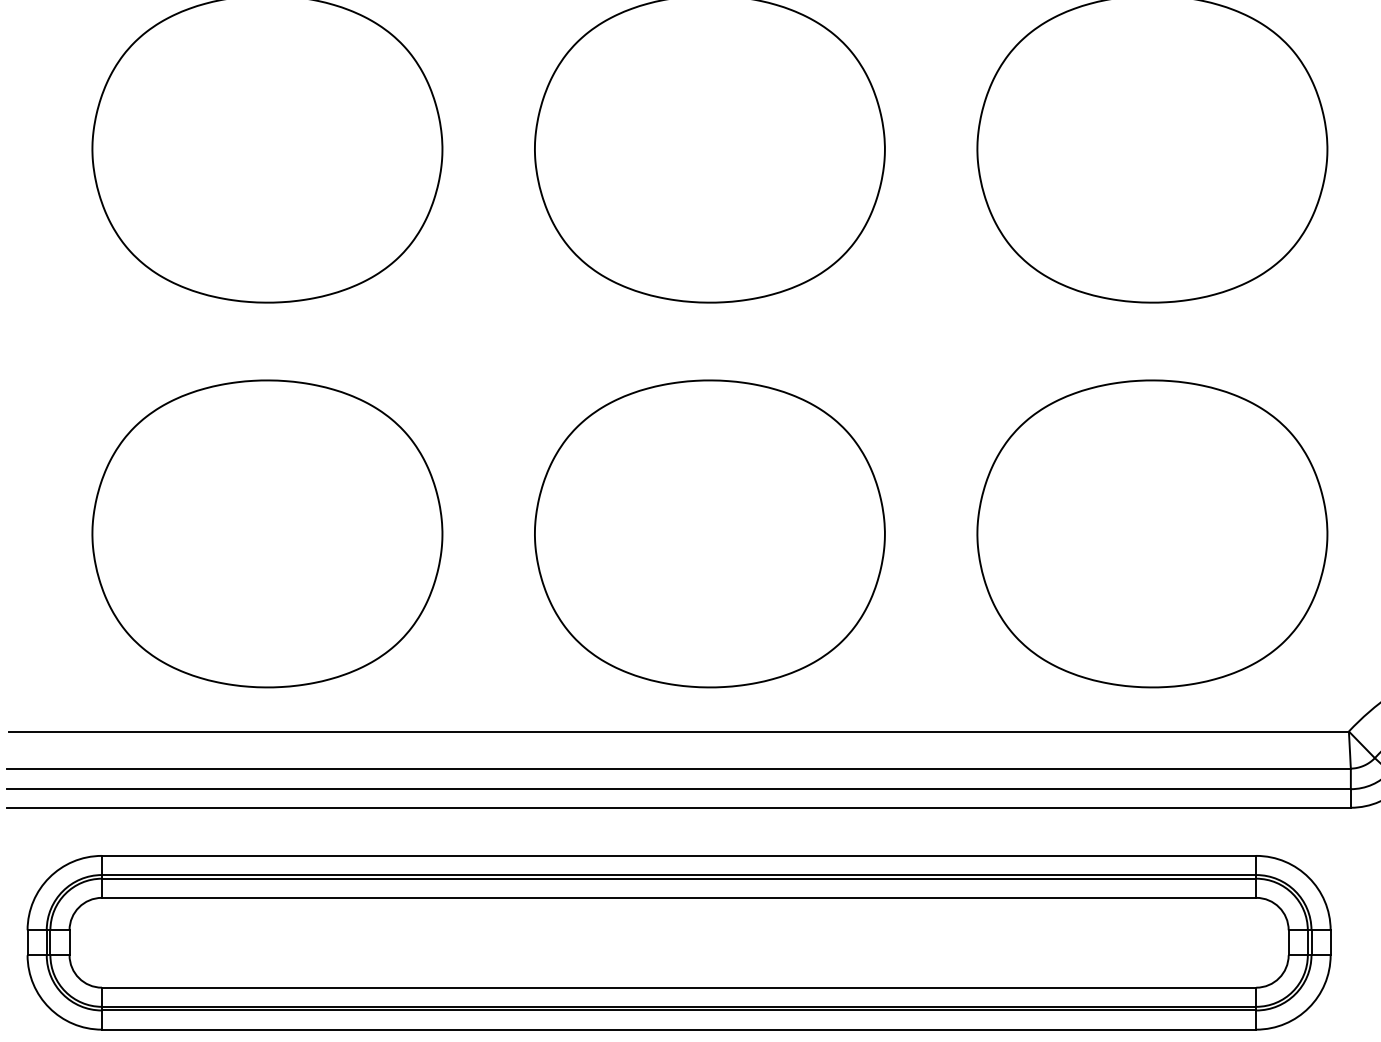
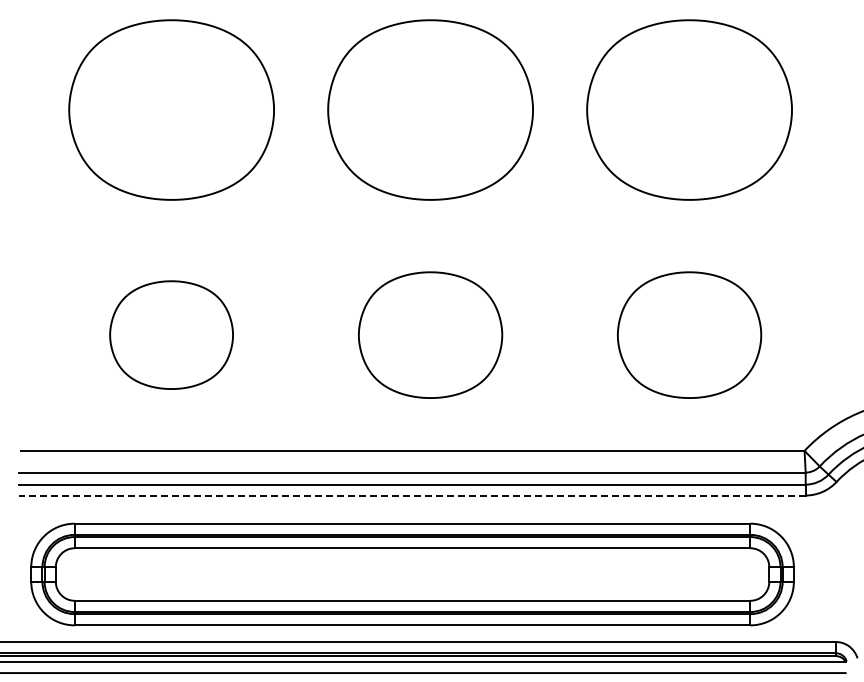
part: (267, 532) -> (171, 334), size x0.6
part: (709, 532) -> (430, 334), size x0.7
part: (1152, 532) -> (689, 334), size x0.7
line: (679, 807) -> (412, 495), solid -> dashed

